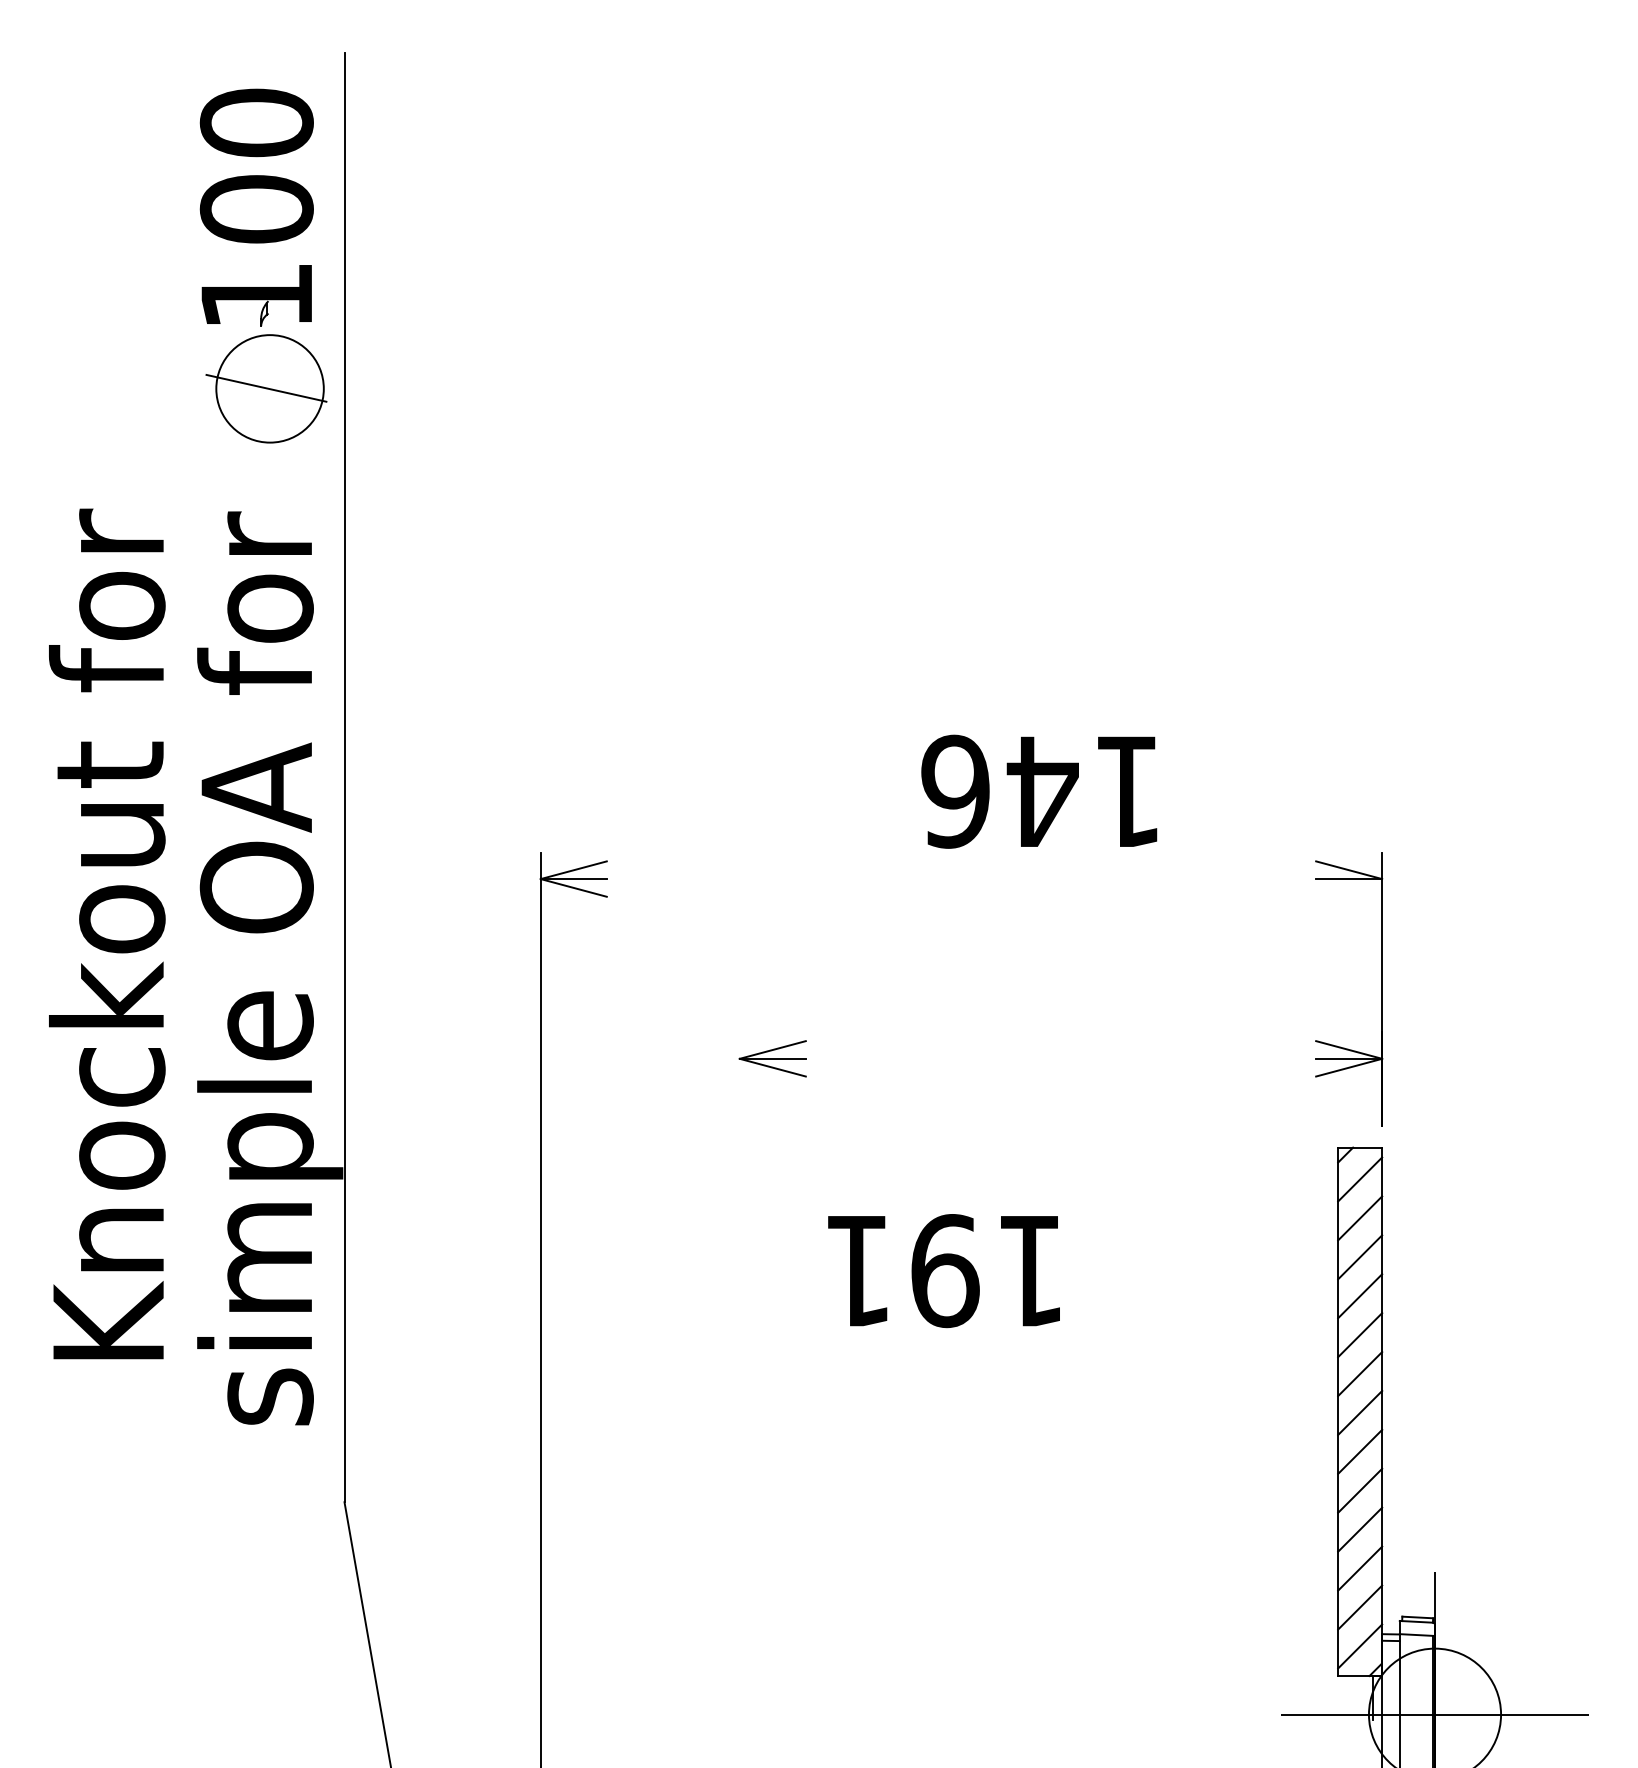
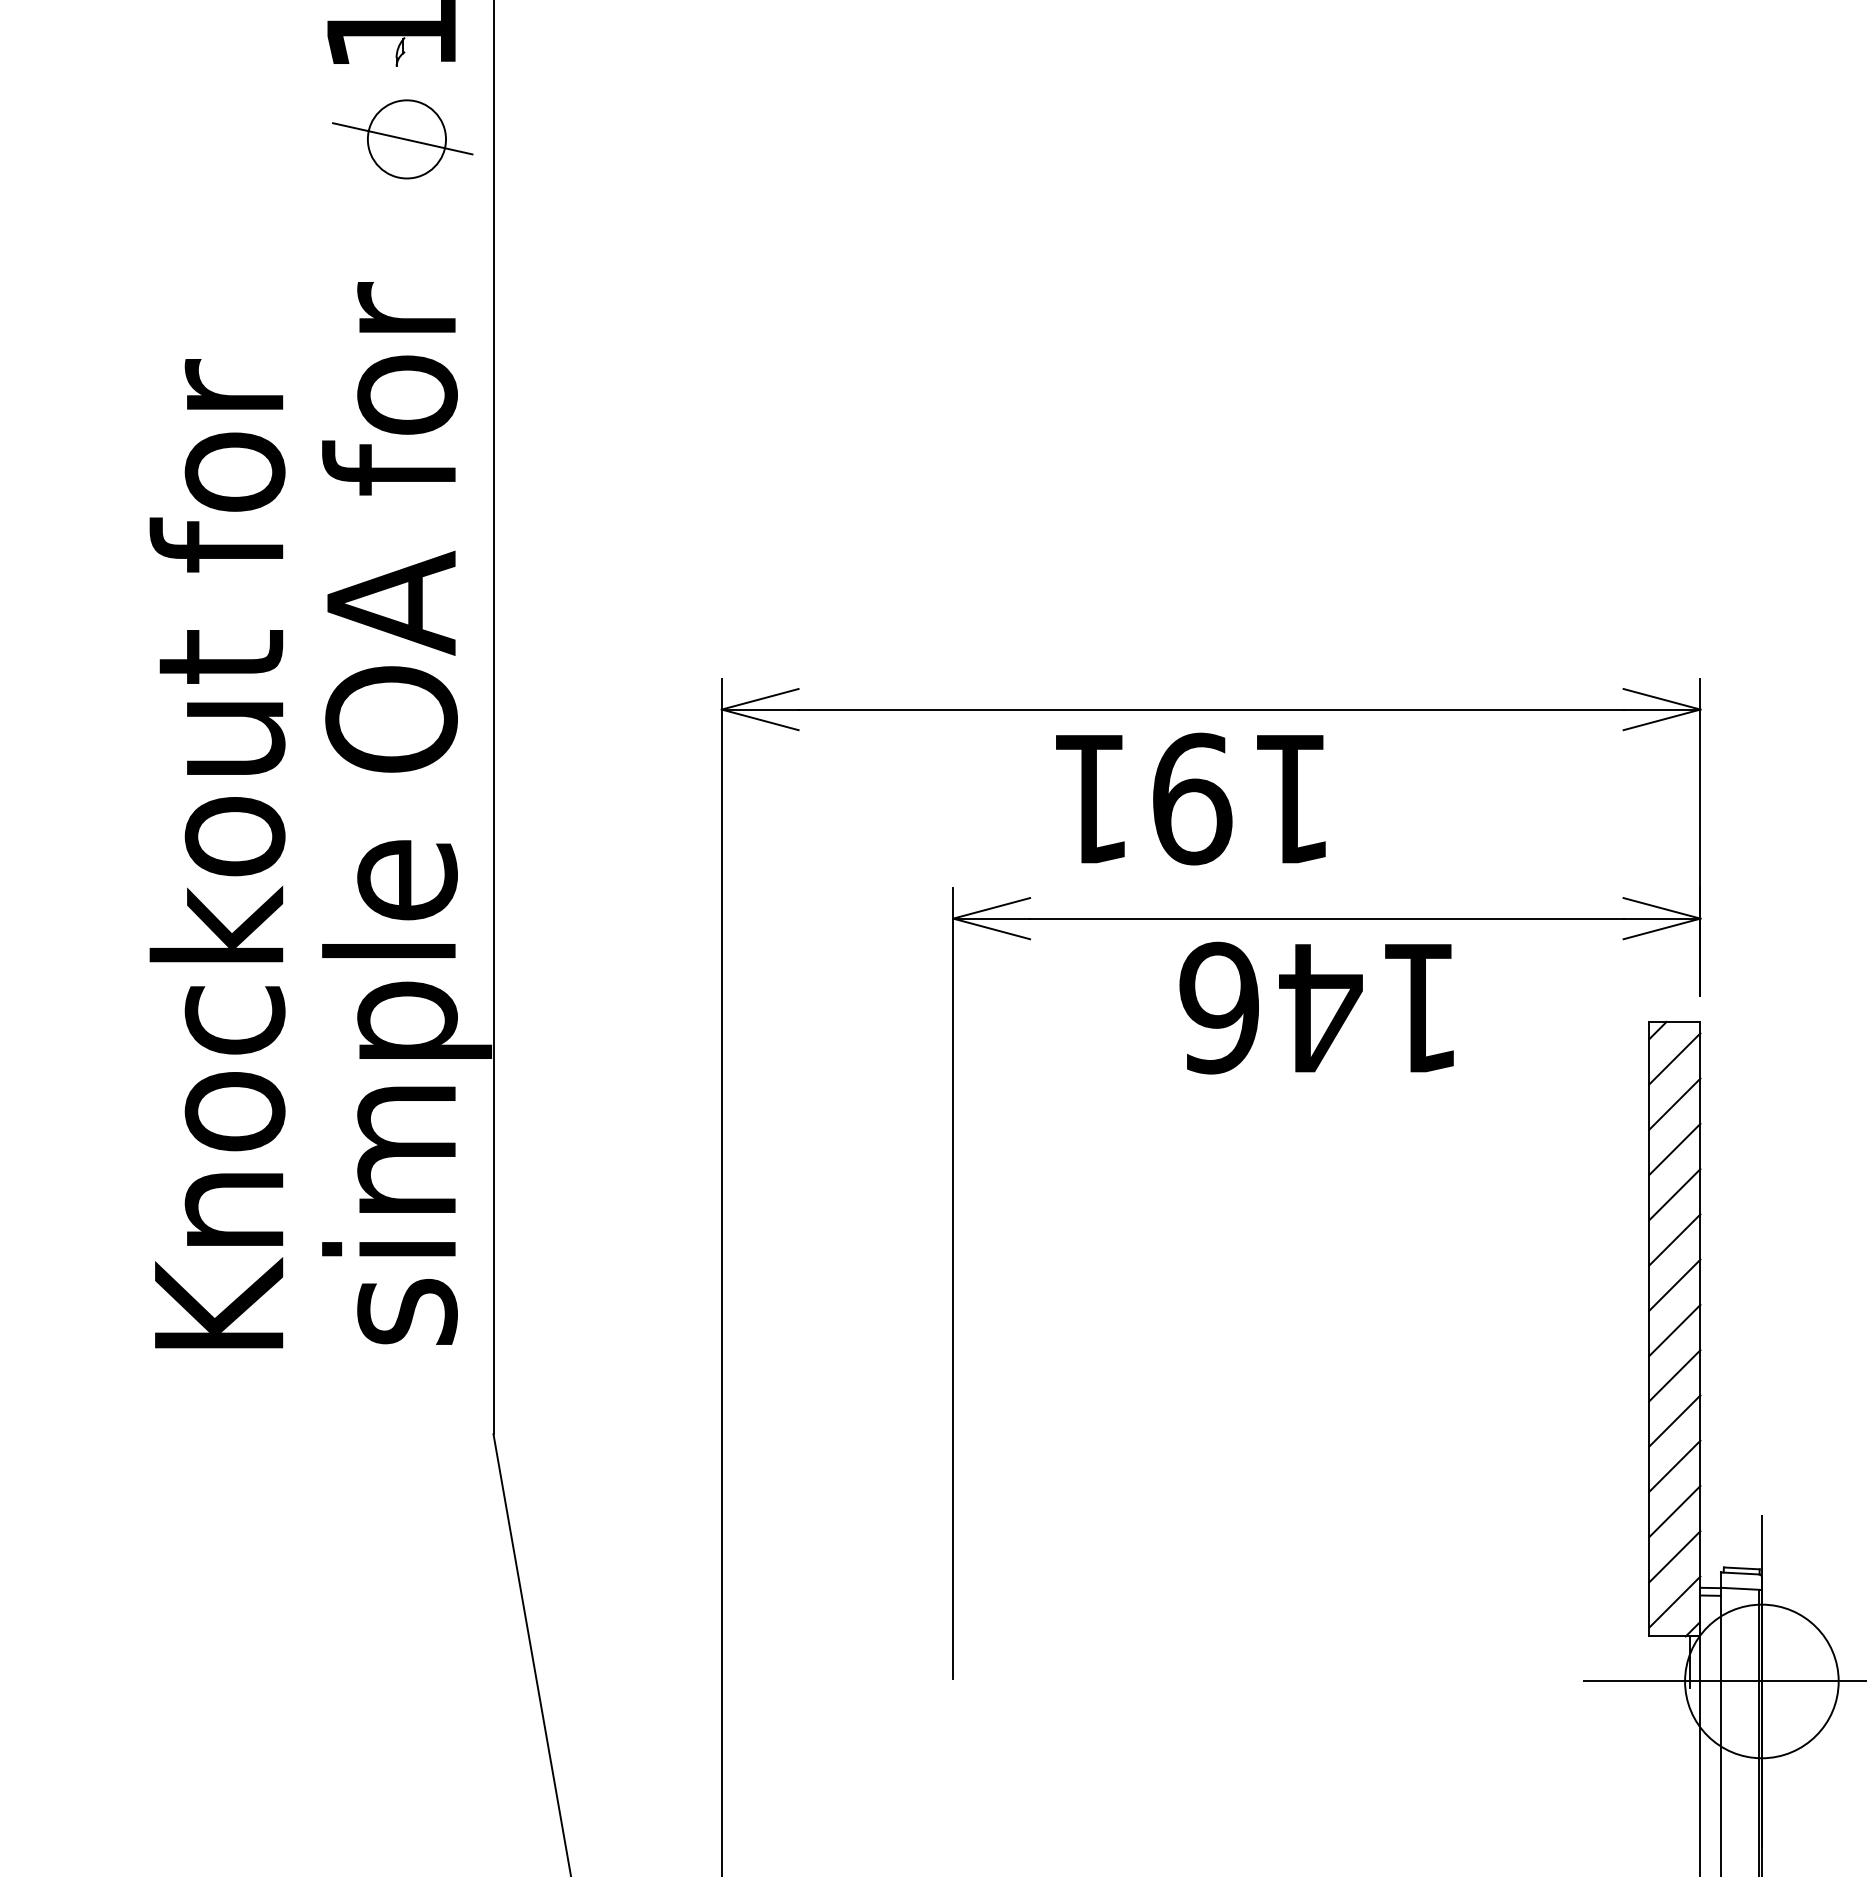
circle: (269, 388) -> (406, 138), size x0.62
text: (1039, 791) -> (1316, 1007), moved
line: (961, 879) -> (1211, 710), added
line: (1349, 887) -> (1662, 719), added
text: (107, 933) -> (217, 853), moved
line: (1060, 1058) -> (1326, 918), added
text: (943, 1271) -> (1190, 799), moved
line: (739, 1372) -> (952, 1283), added

